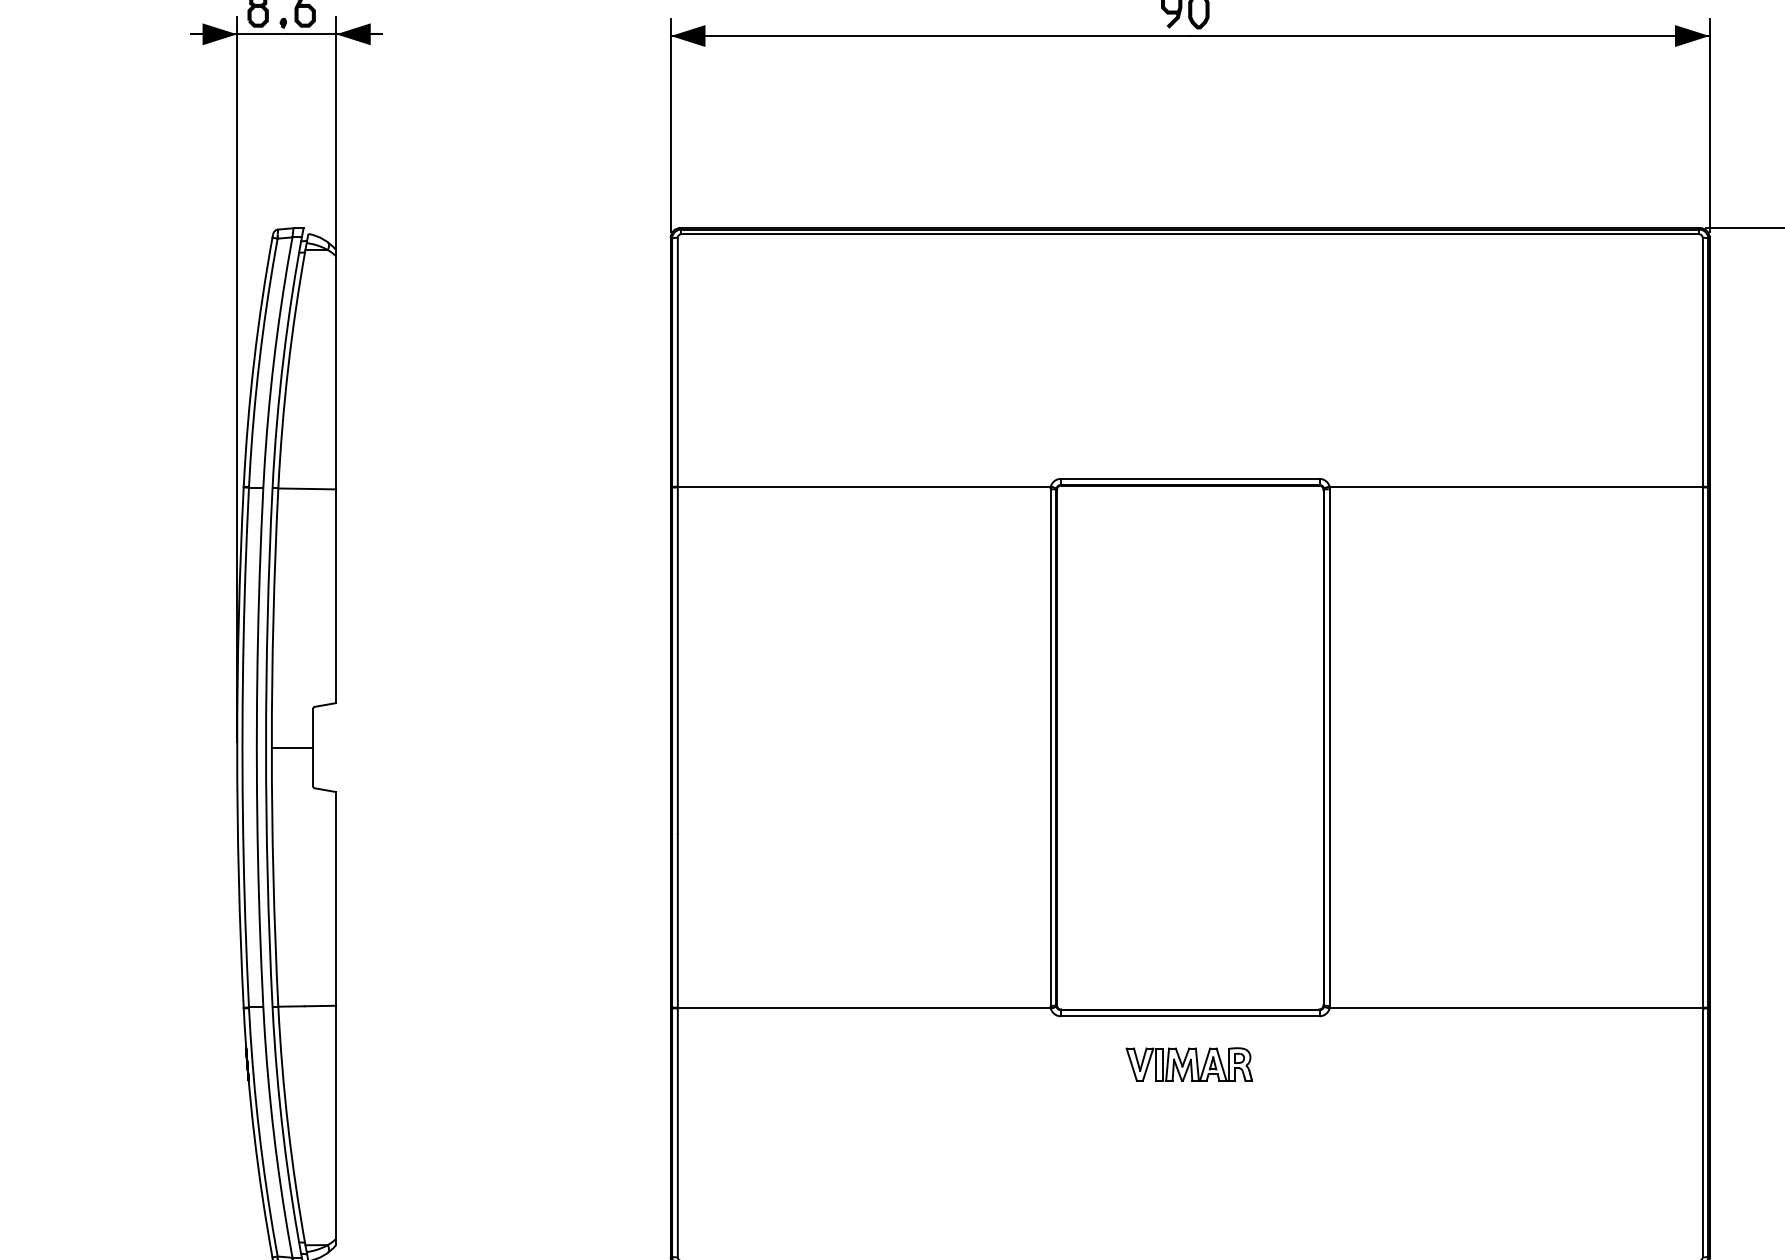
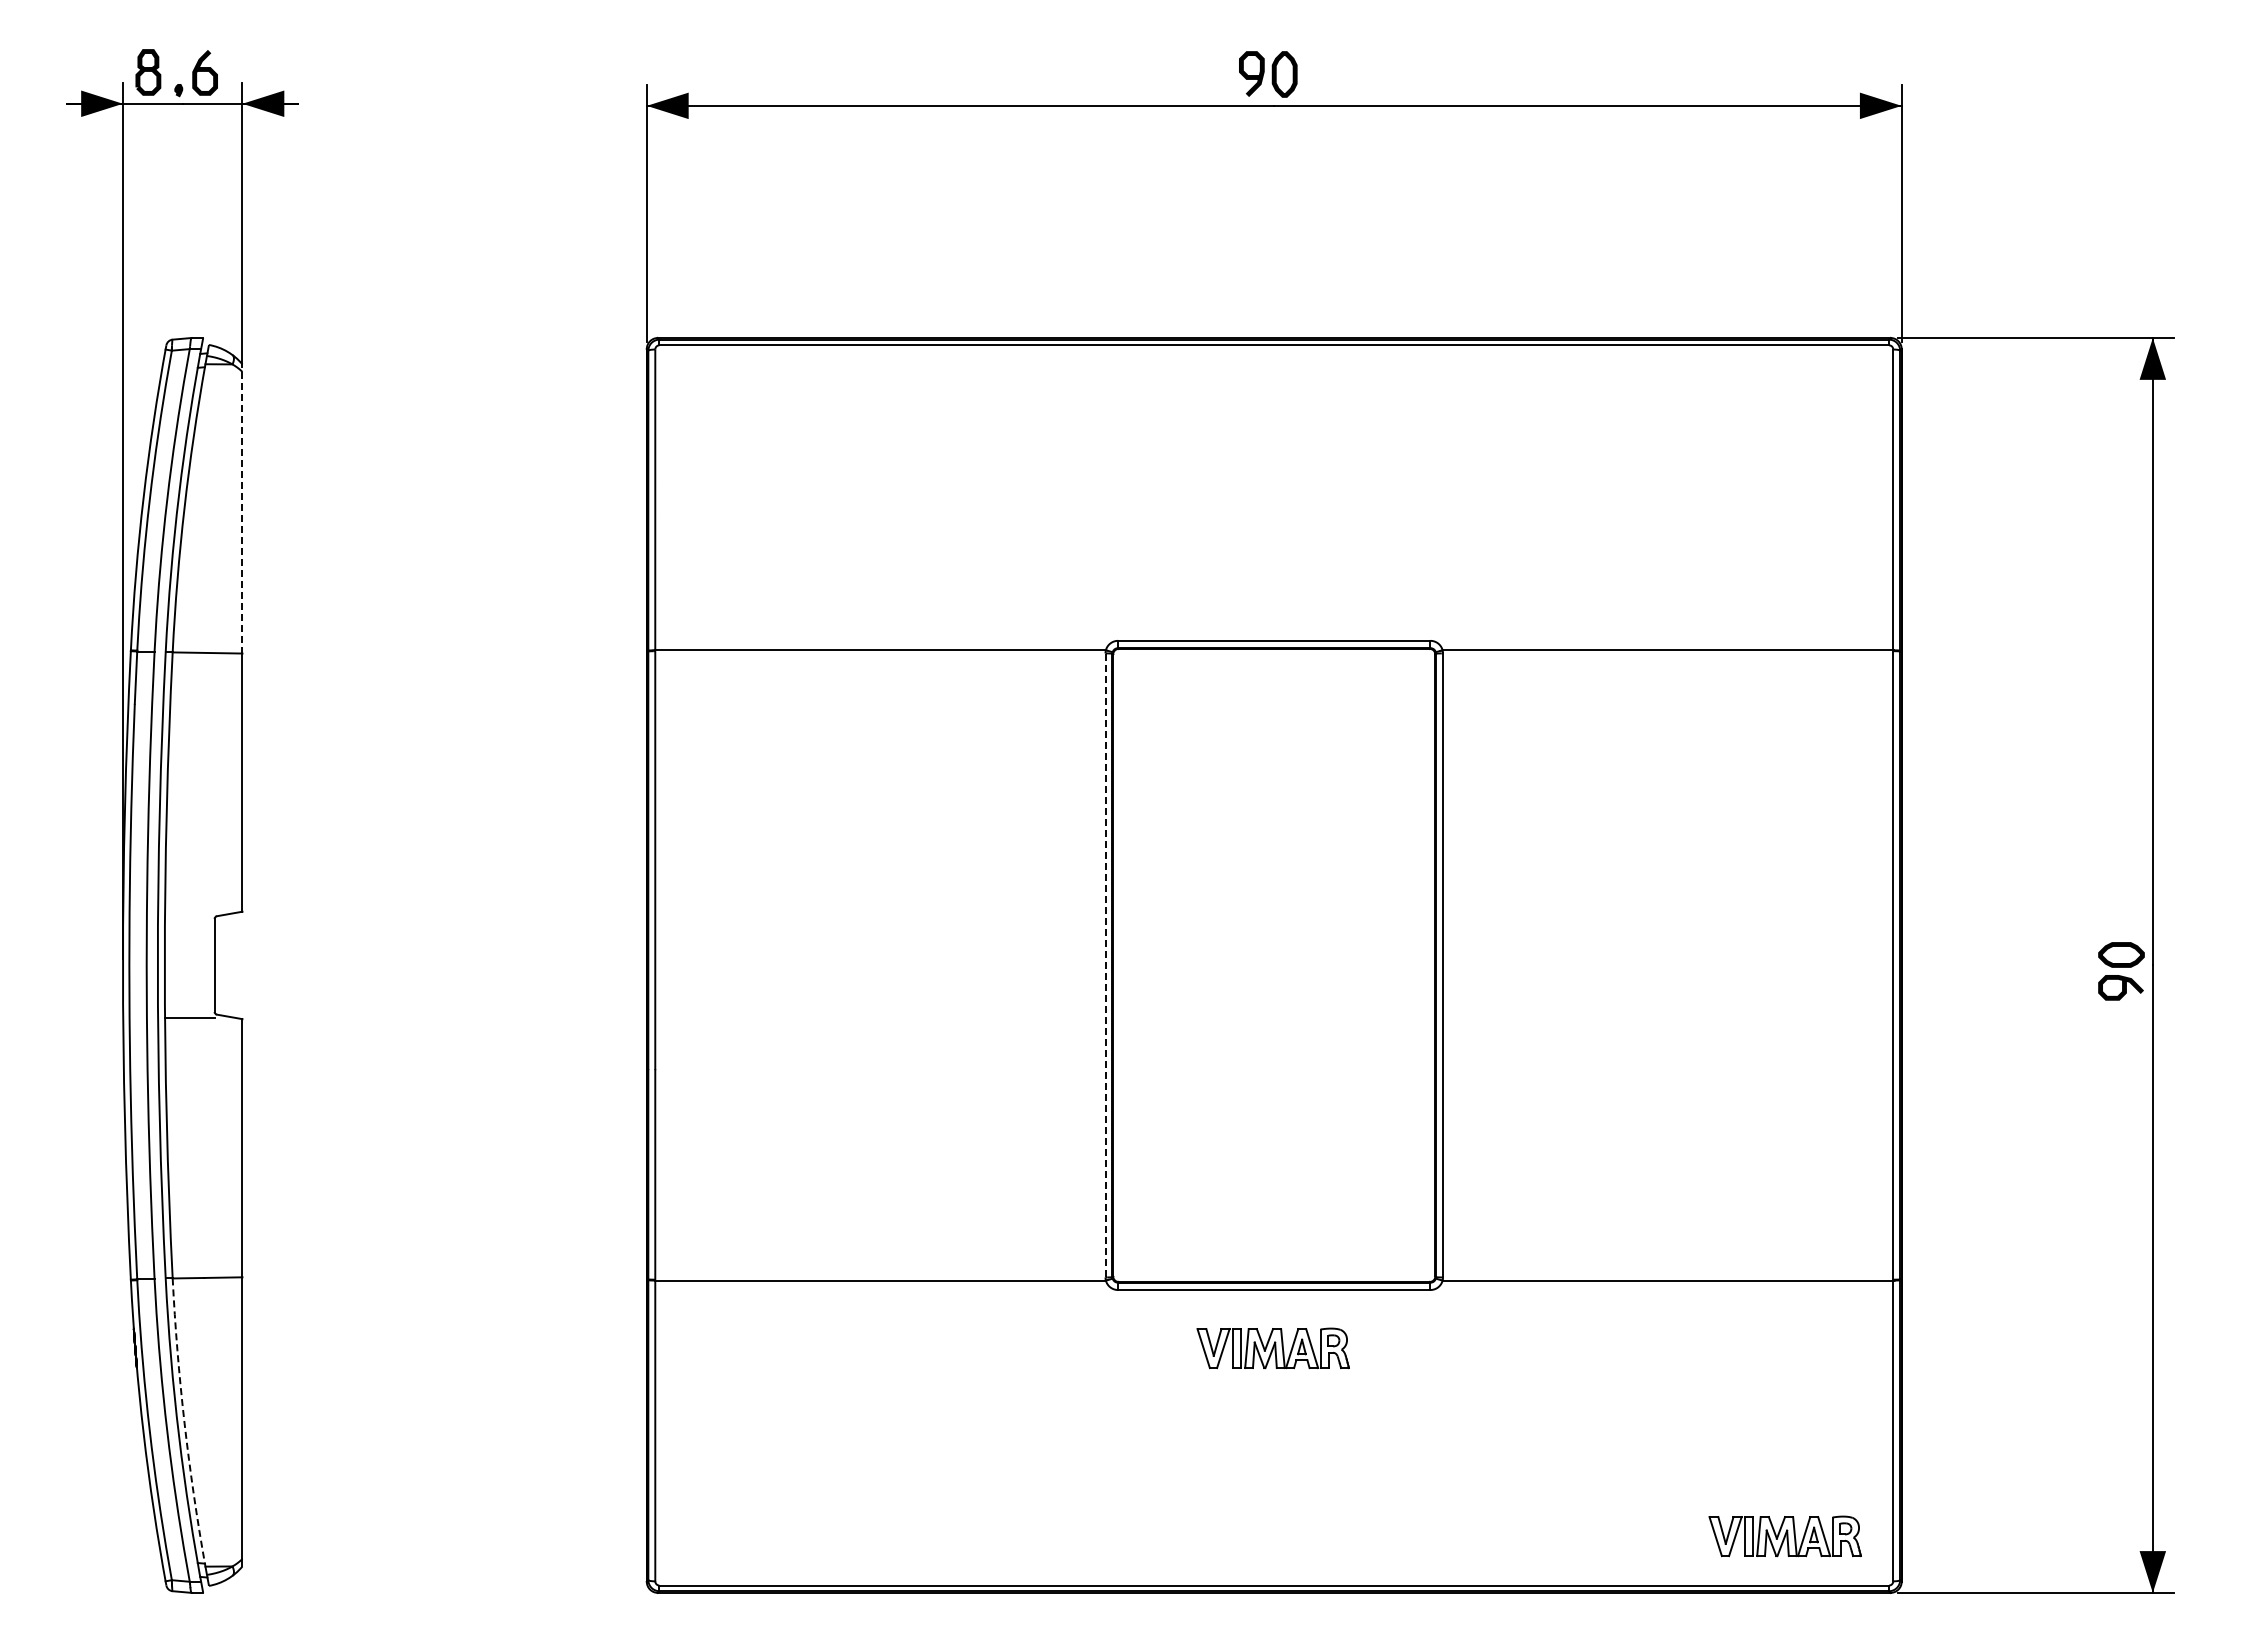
line: (336, 370) -> (242, 509), solid -> dashed
line: (1050, 746) -> (1105, 964), solid -> dashed
line: (292, 747) -> (189, 1018), moved
arc: (288, 1126) -> (184, 1423), solid -> dashed
part: (1612, 1220) -> (1784, 1536), added

